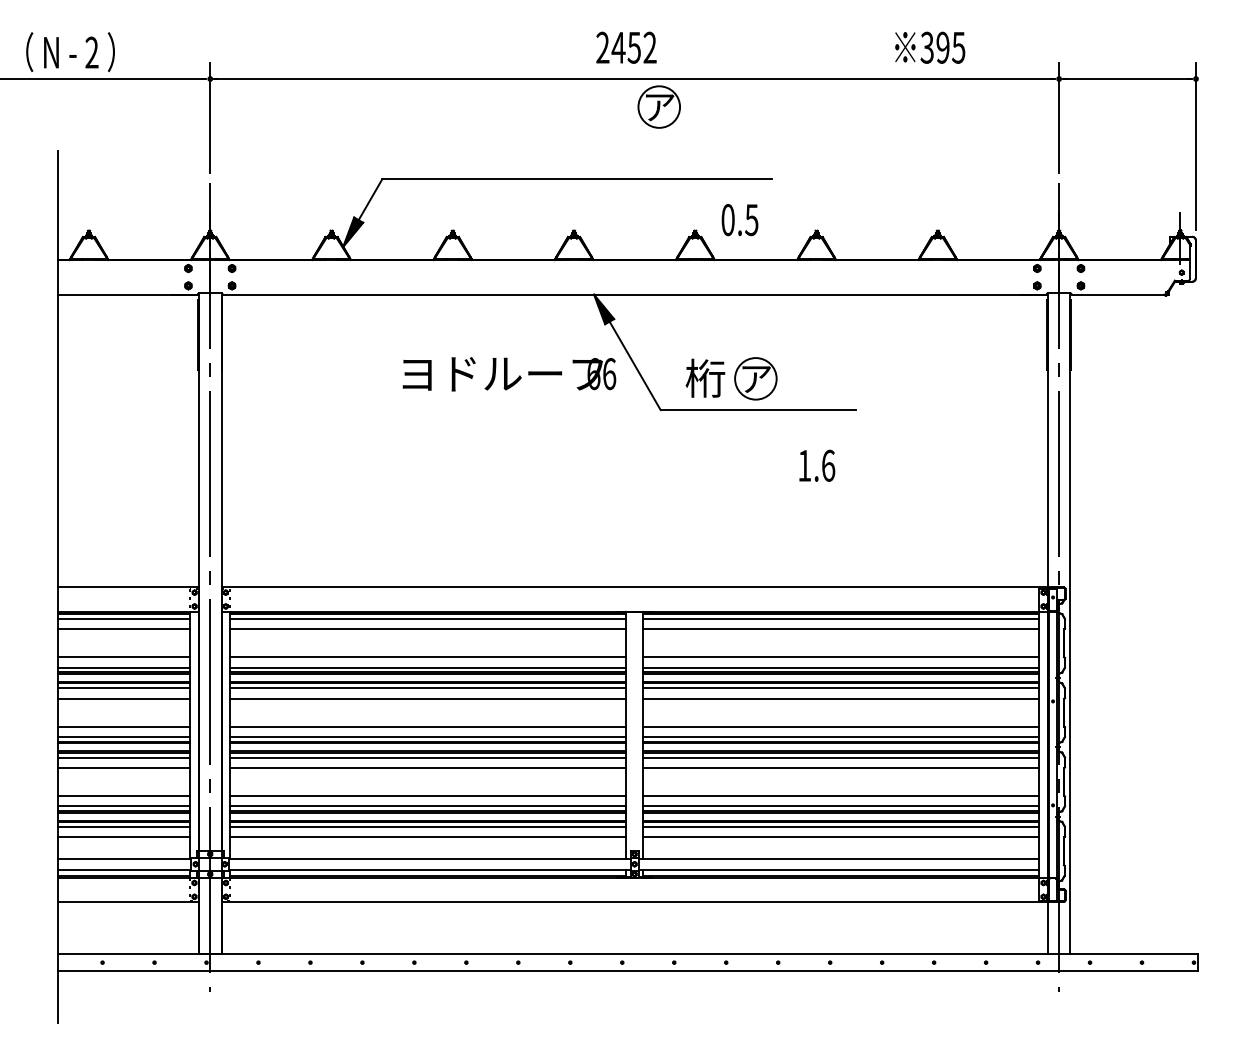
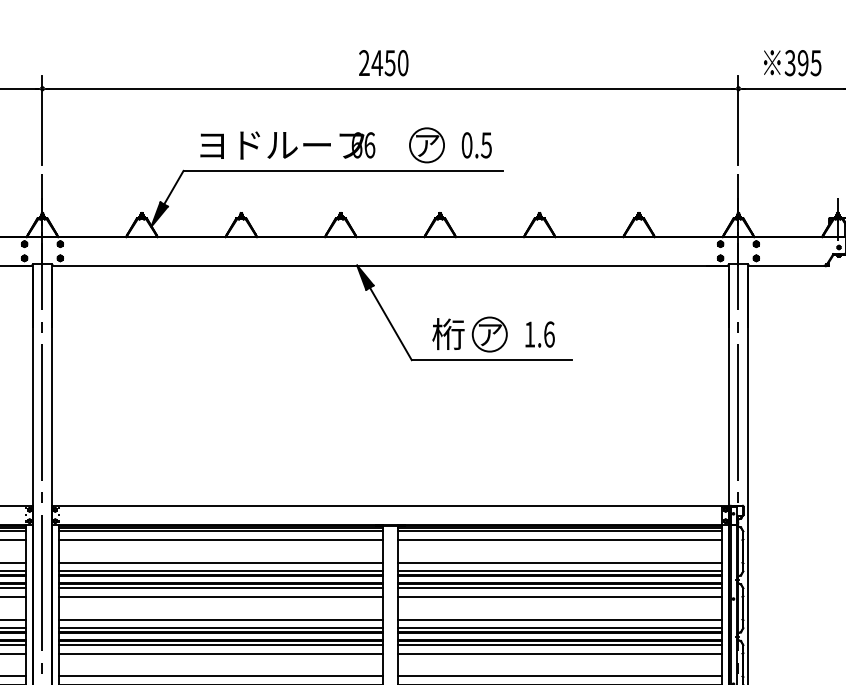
text: (649, 47) -> (402, 62), 2452 -> 2450
text: (930, 47) -> (792, 62), moved
part: (658, 106) -> (426, 144), moved
text: (739, 220) -> (476, 145), moved
text: (509, 374) -> (287, 145), moved
text: (817, 465) -> (540, 334), moved

